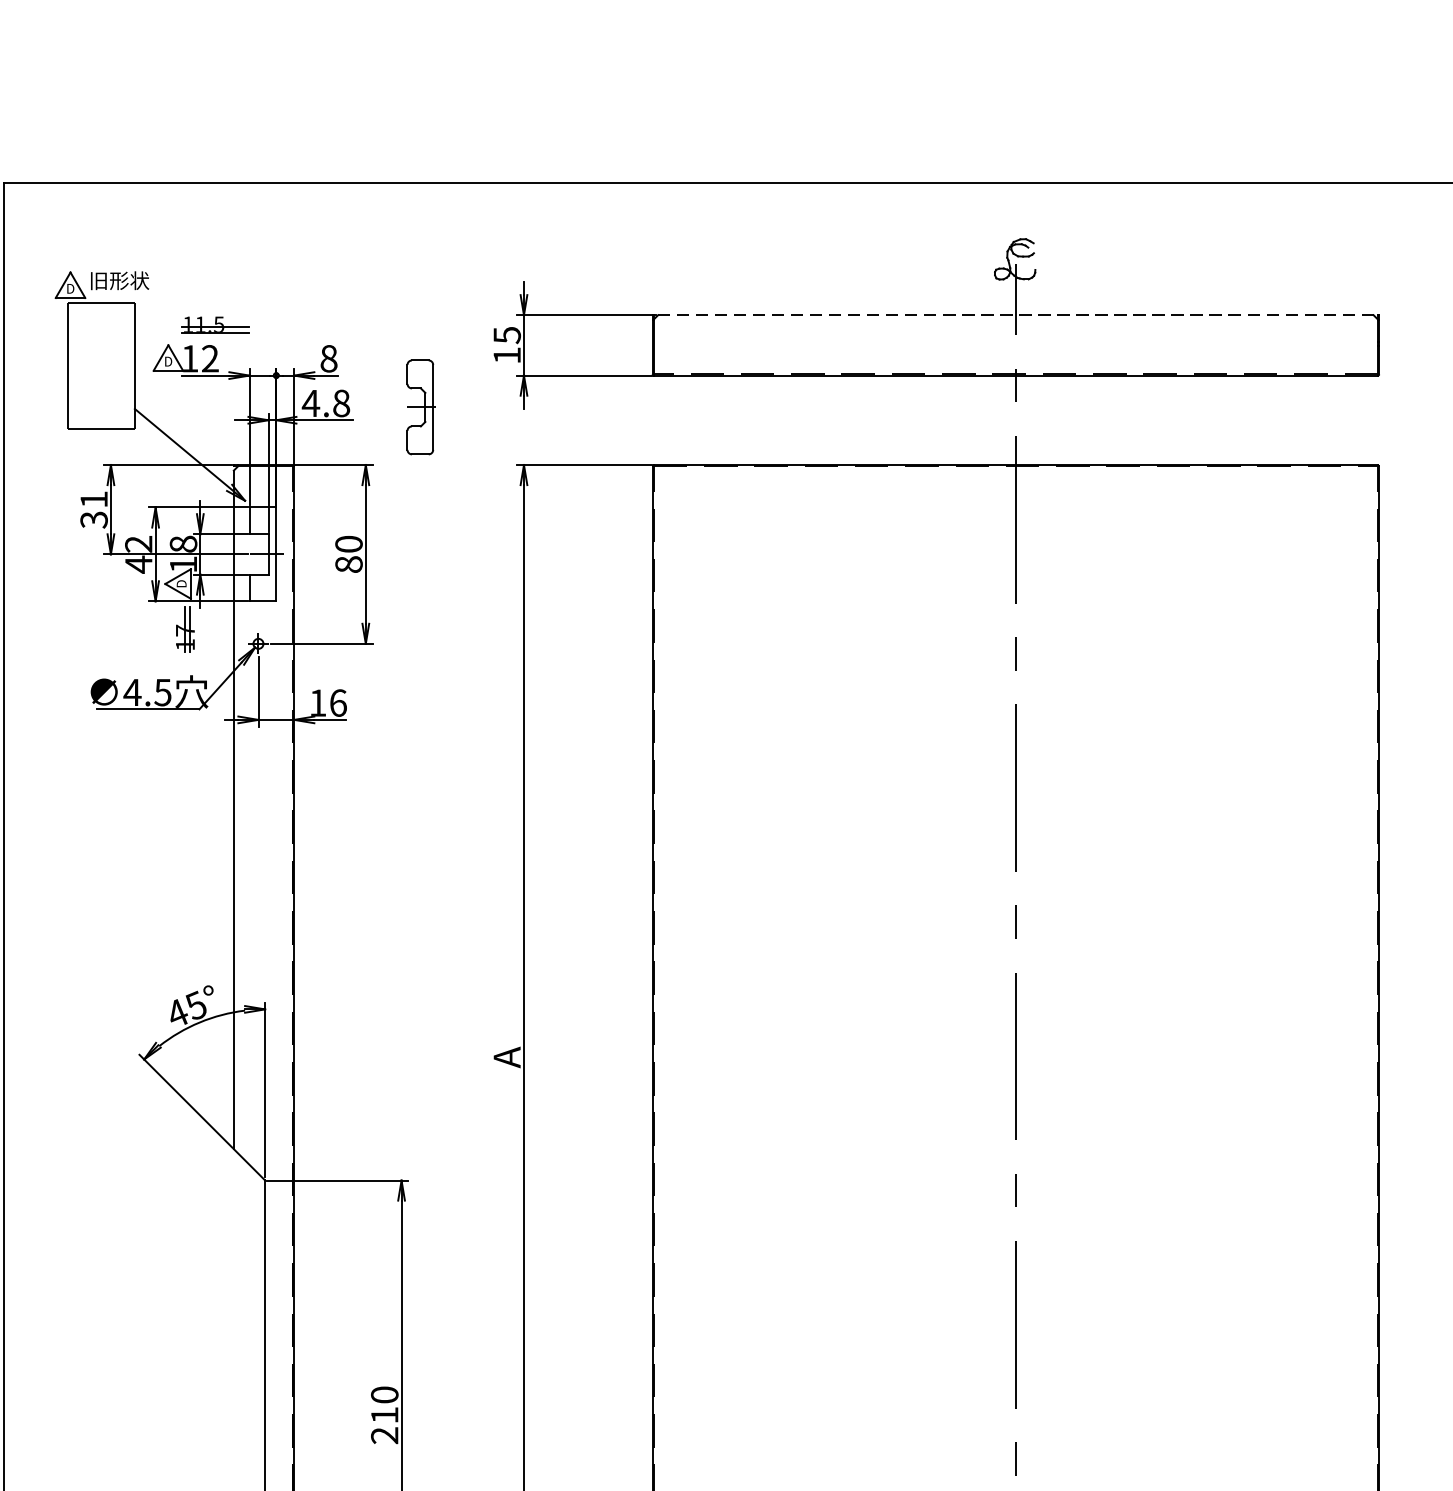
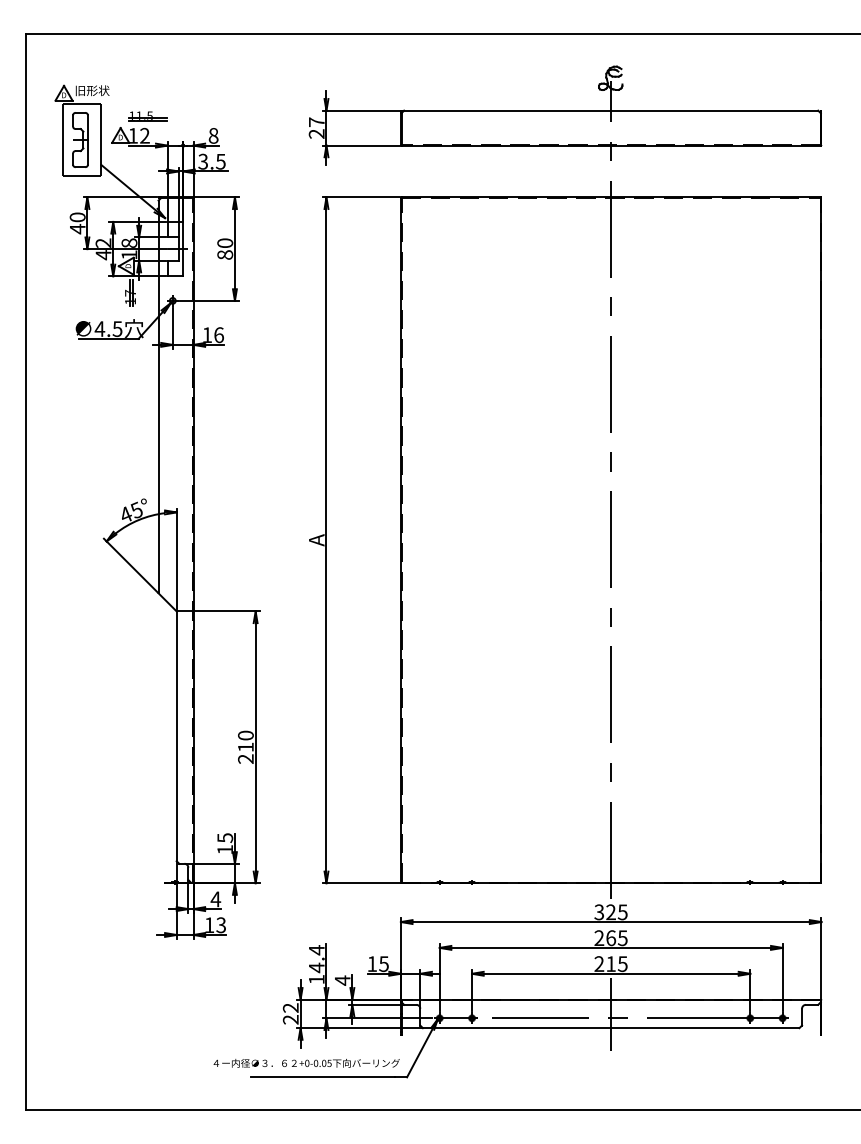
line: (1014, 314) -> (610, 110), dashed -> solid
text: (506, 344) -> (316, 127), 15 -> 27
text: (325, 403) -> (211, 161), 4.8 -> 3.5
part: (420, 406) -> (80, 139), moved
text: (93, 510) -> (77, 223), 31 -> 40

